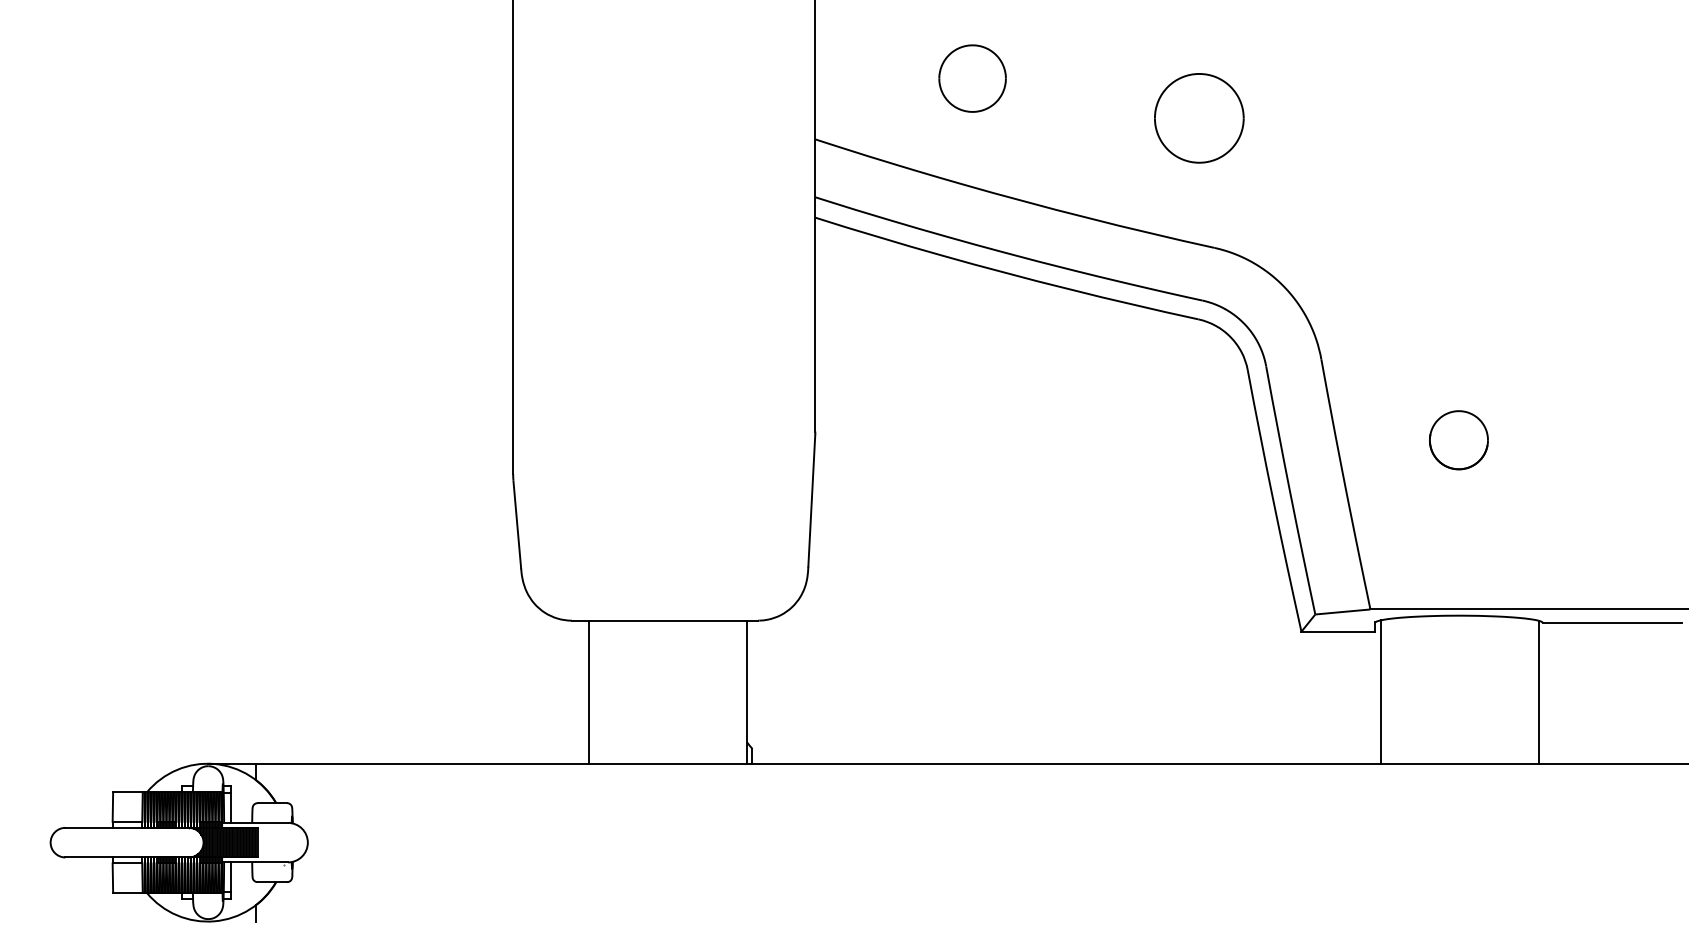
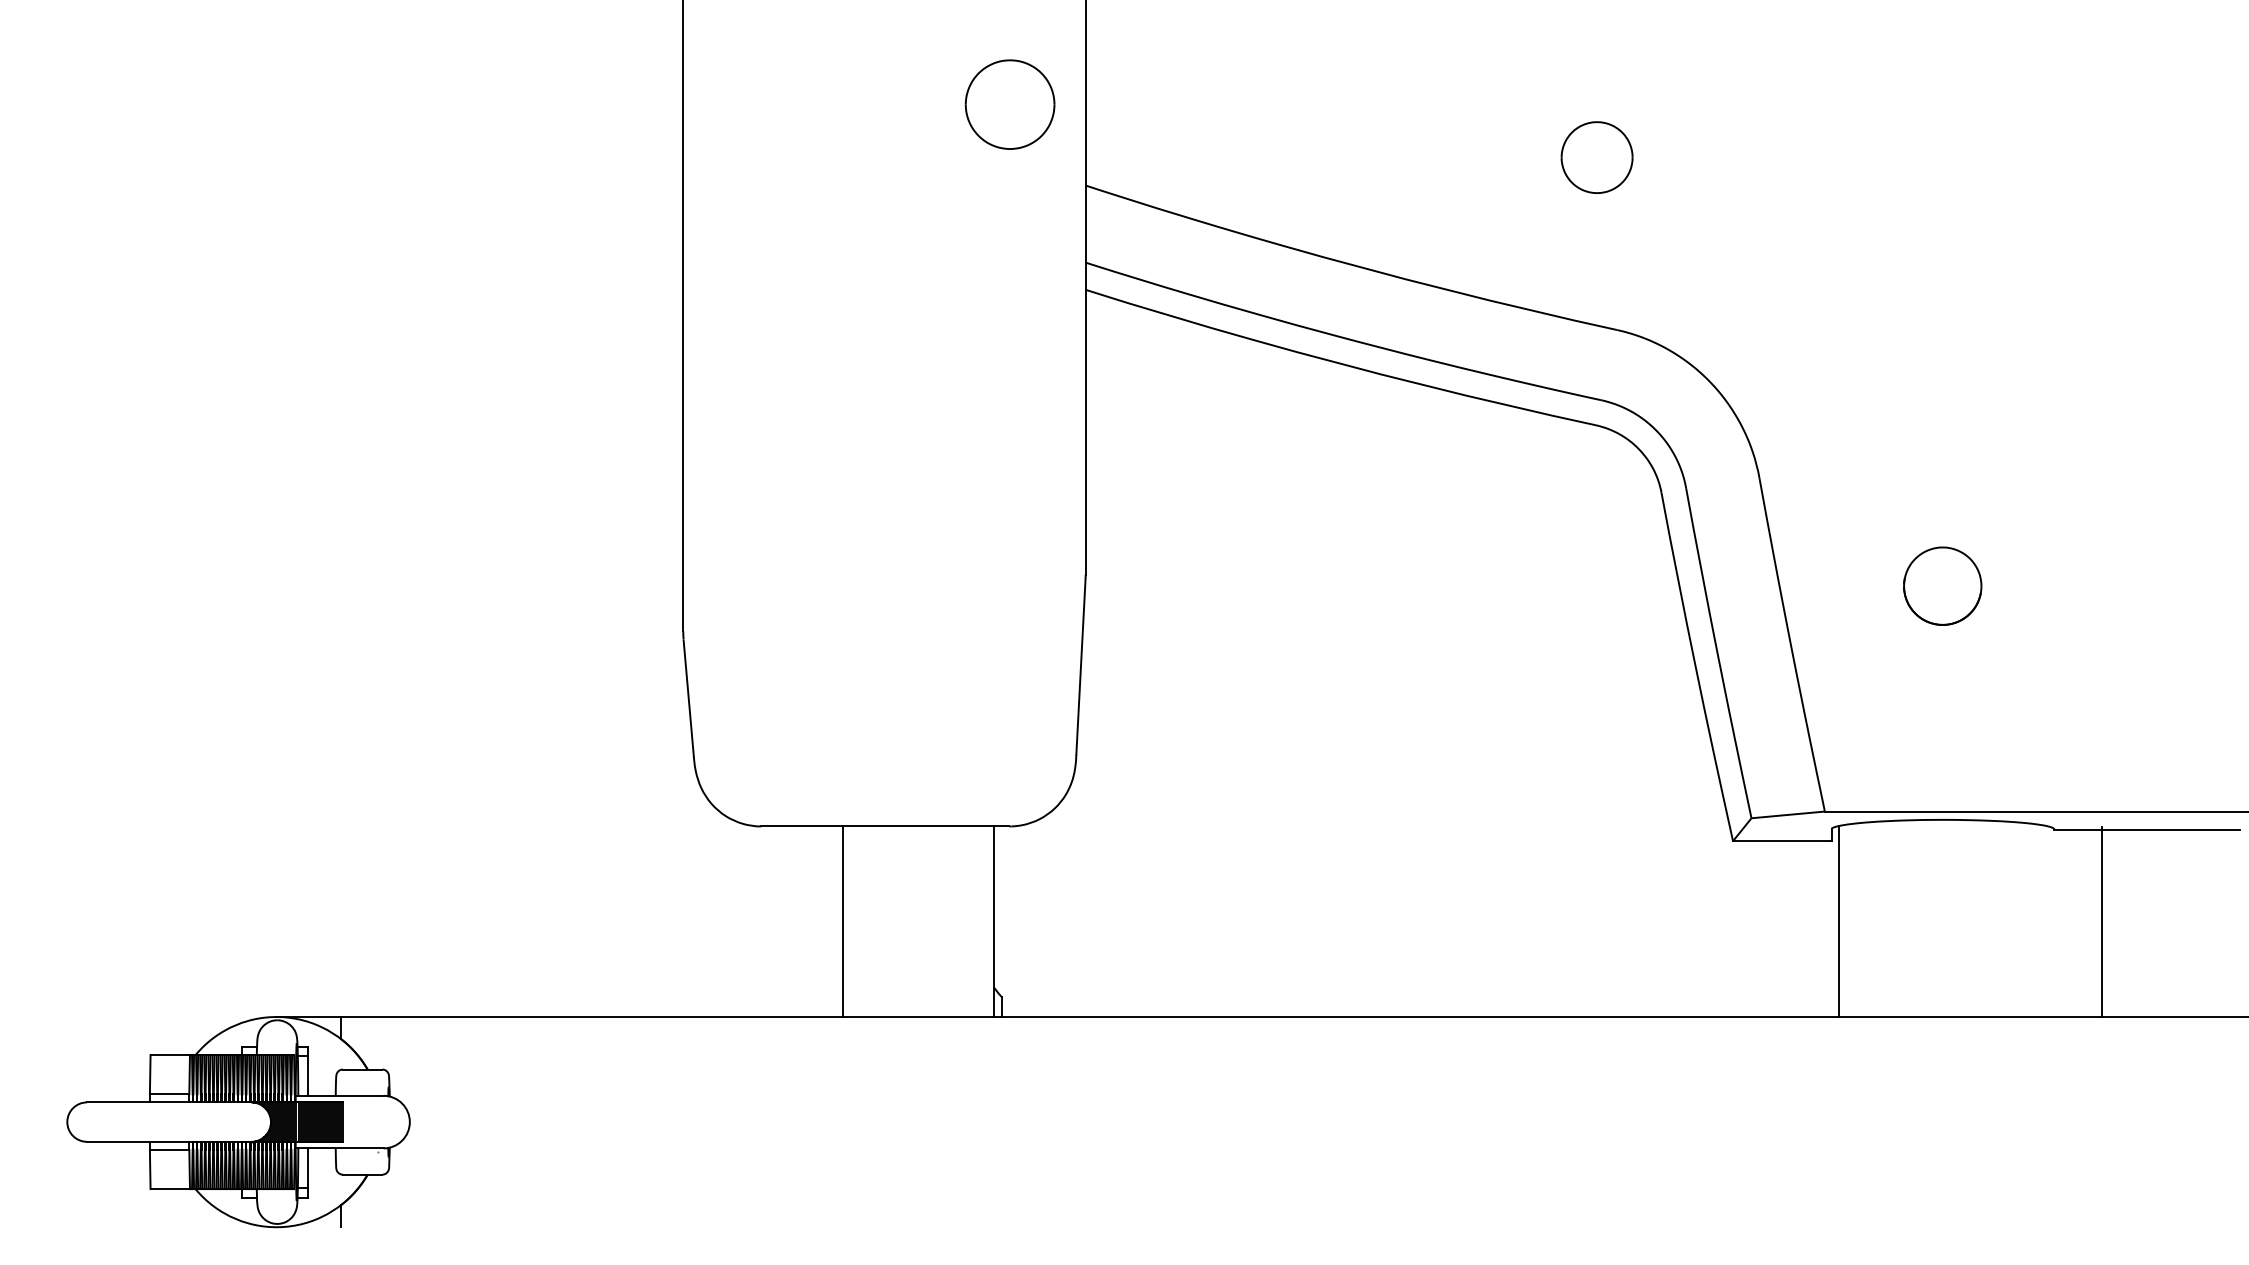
part: (972, 78) -> (1009, 104), moved
part: (1199, 118) -> (1597, 157), size x0.6
line: (588, 691) -> (842, 920), moved
line: (1538, 691) -> (2101, 920), moved

